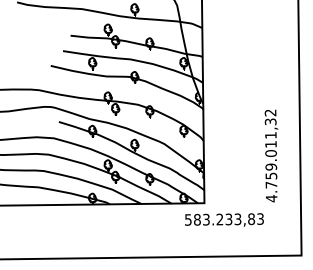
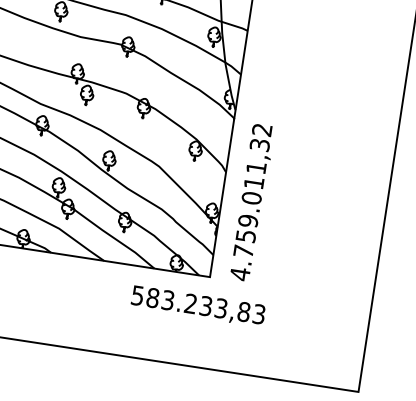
text: (271, 155) -> (251, 201), moved
text: (224, 219) -> (198, 305), moved

